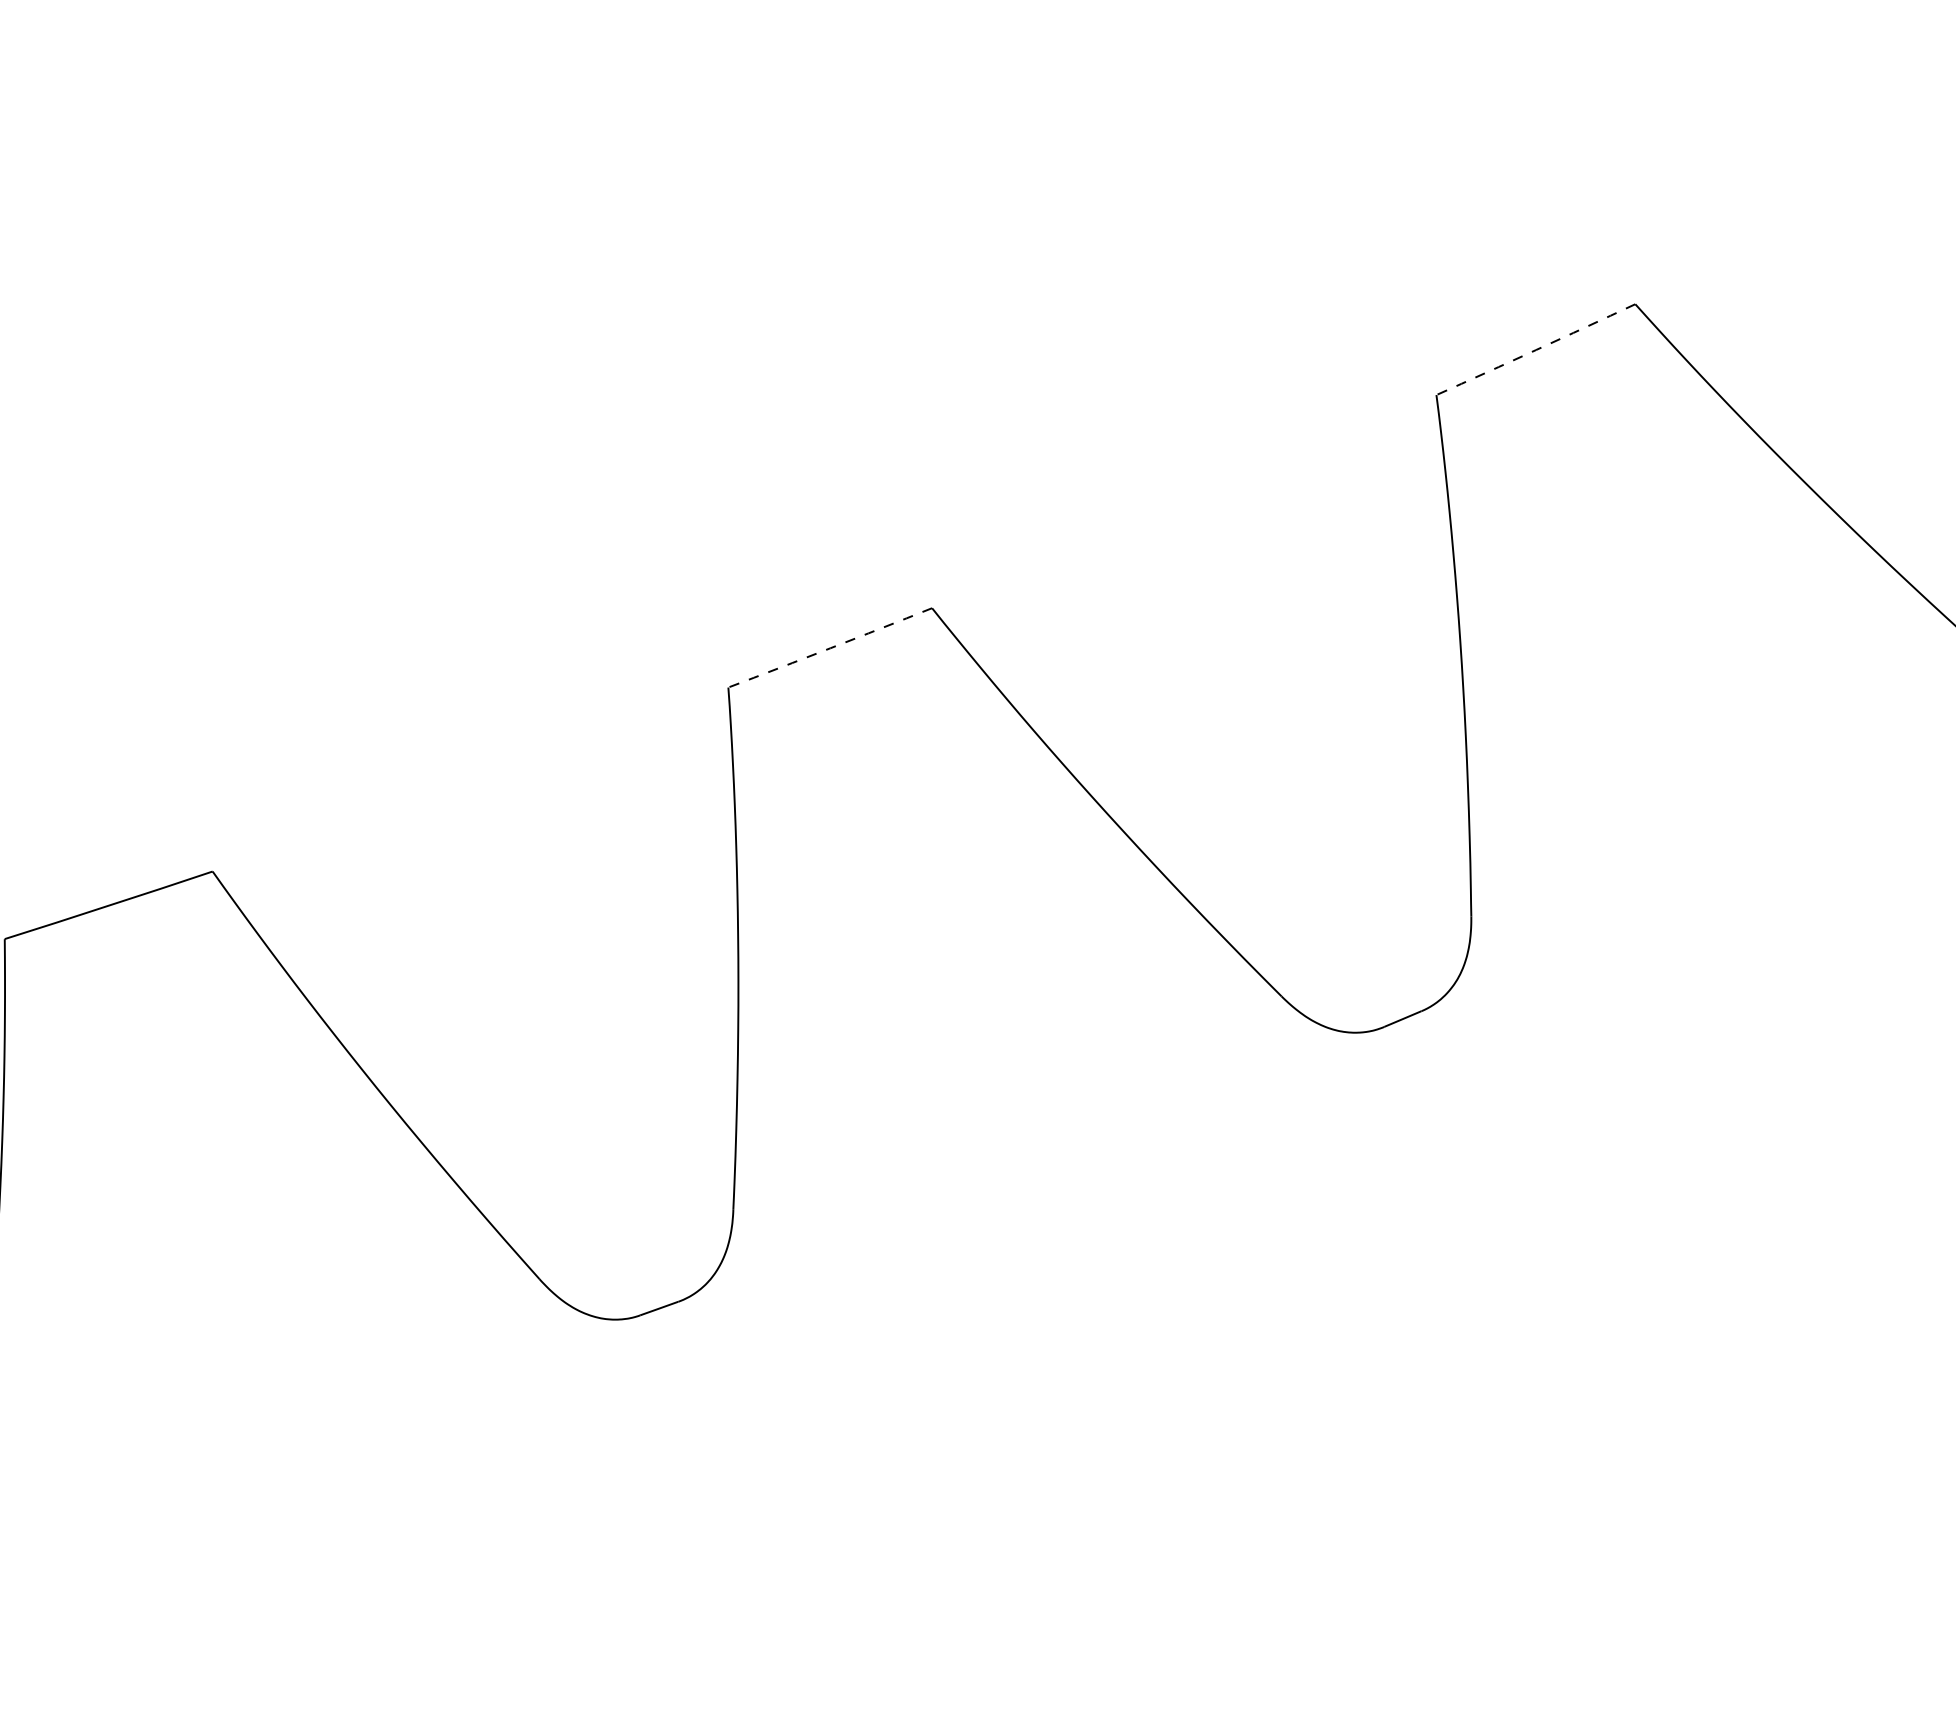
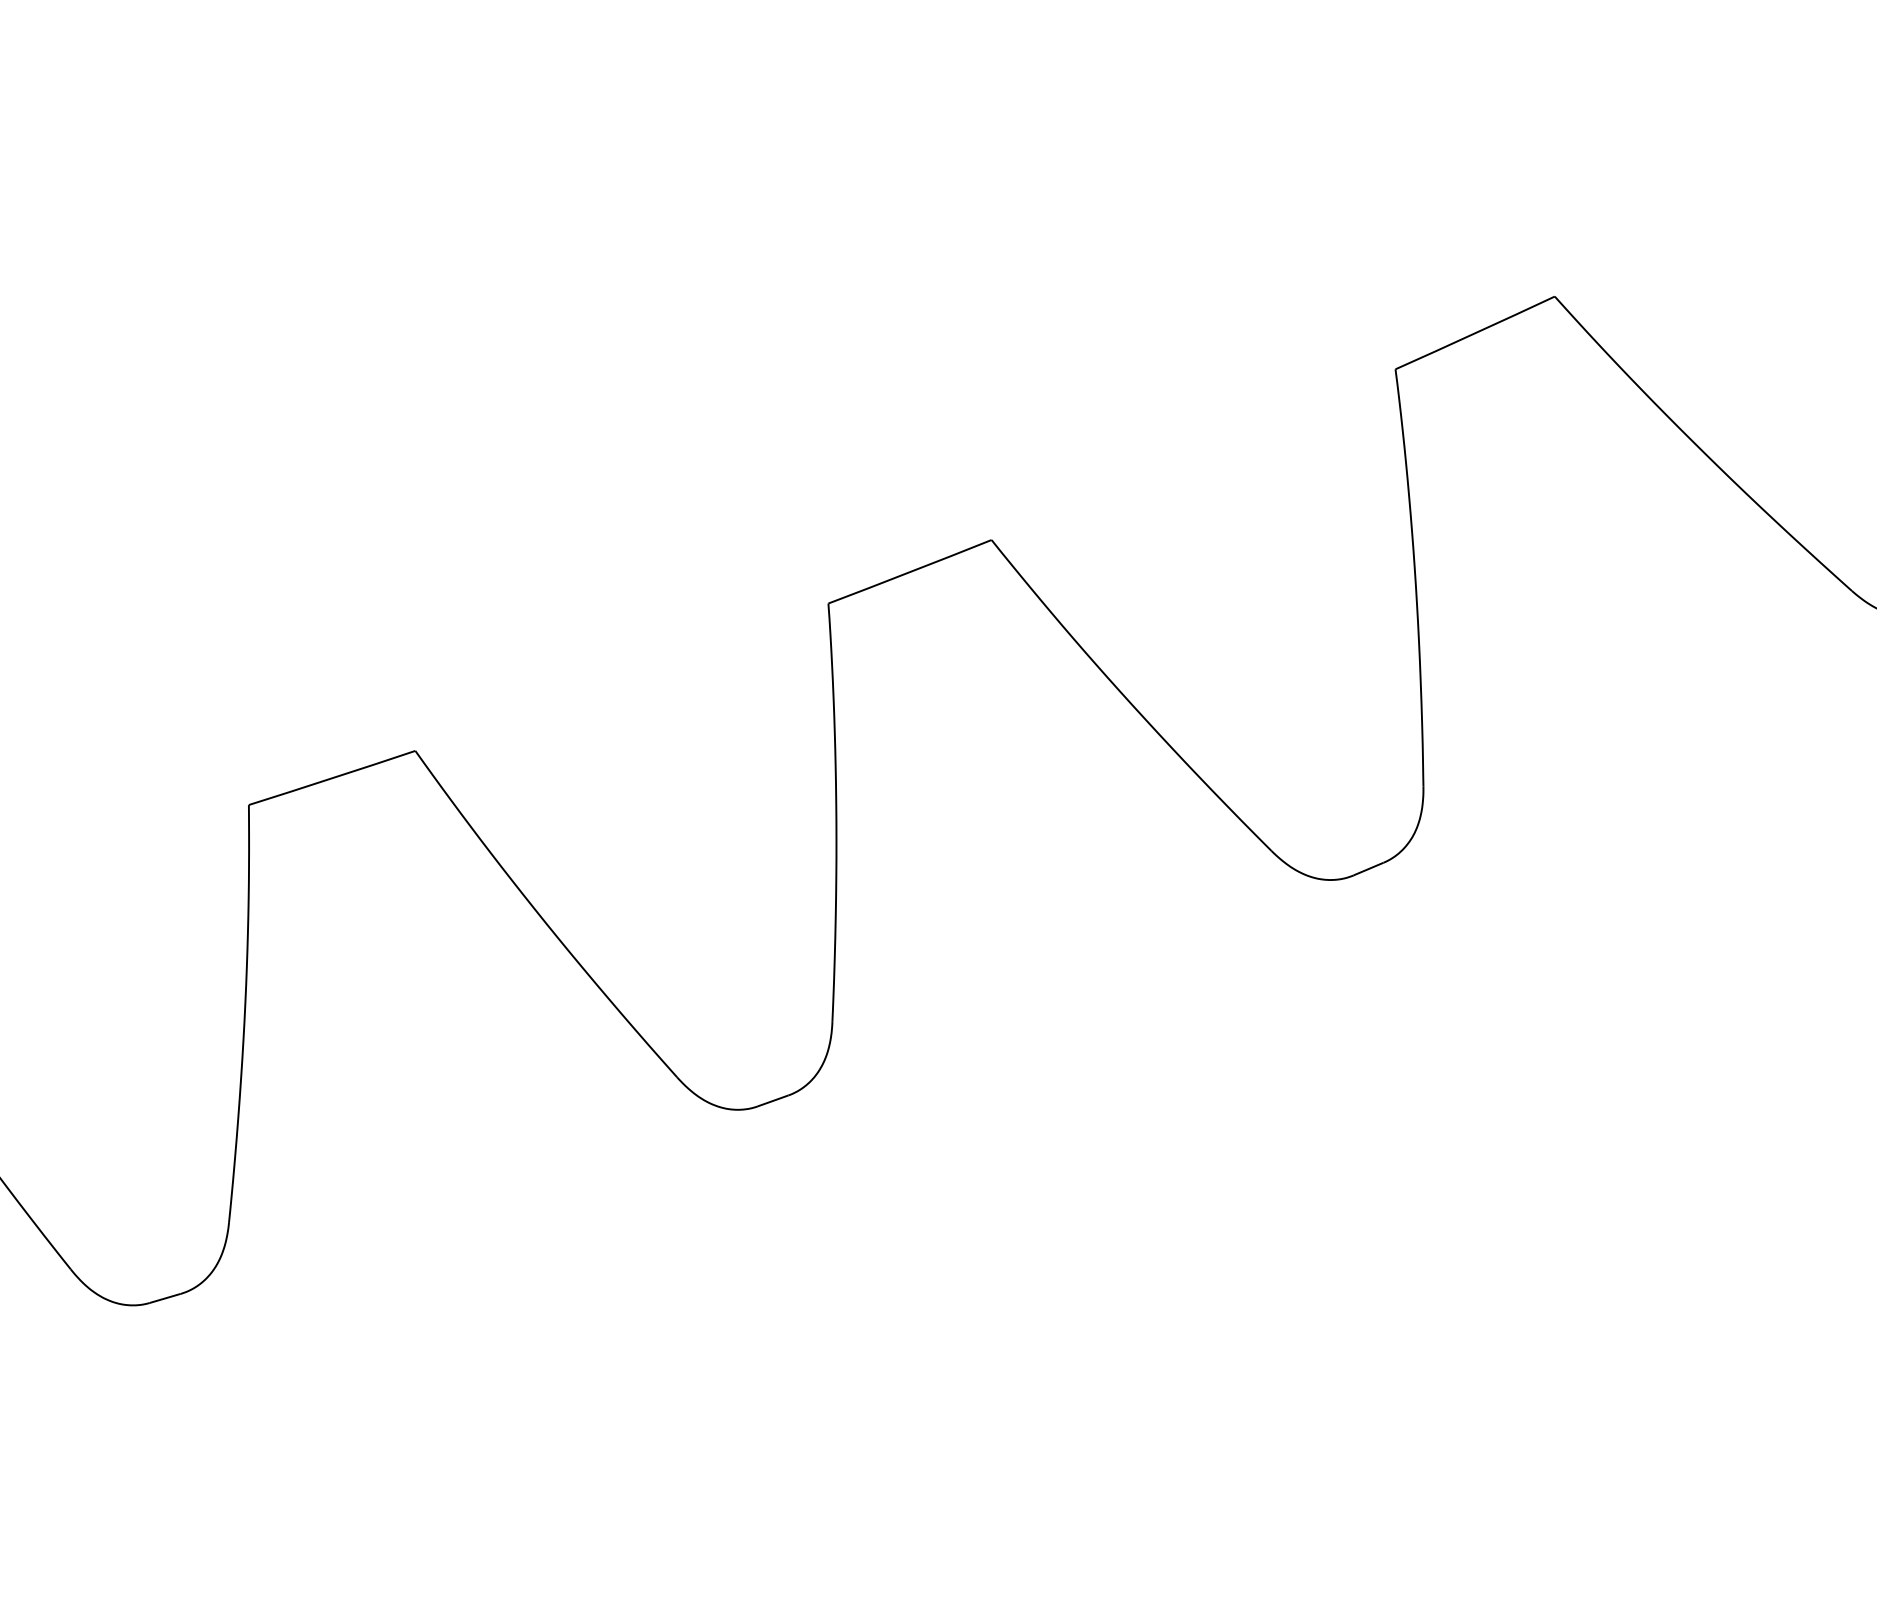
arc: (1536, 350) -> (1475, 333), dashed -> solid
arc: (830, 648) -> (910, 572), dashed -> solid

